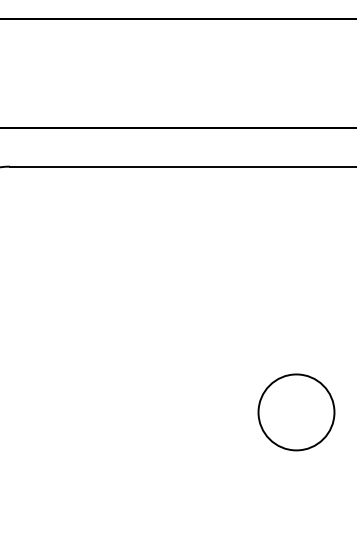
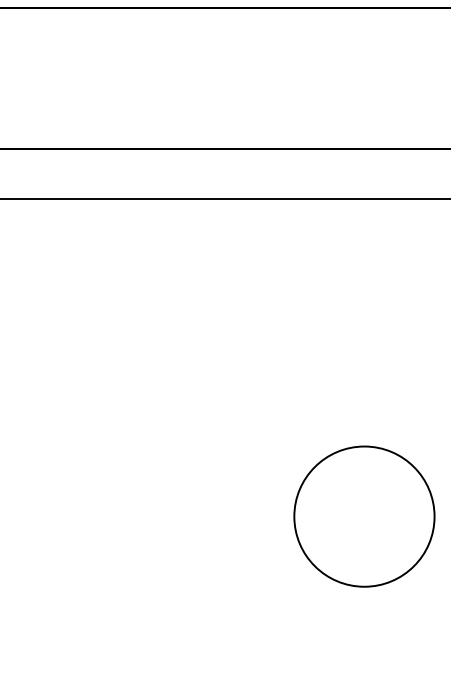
circle: (296, 412) -> (364, 516), size x1.43

